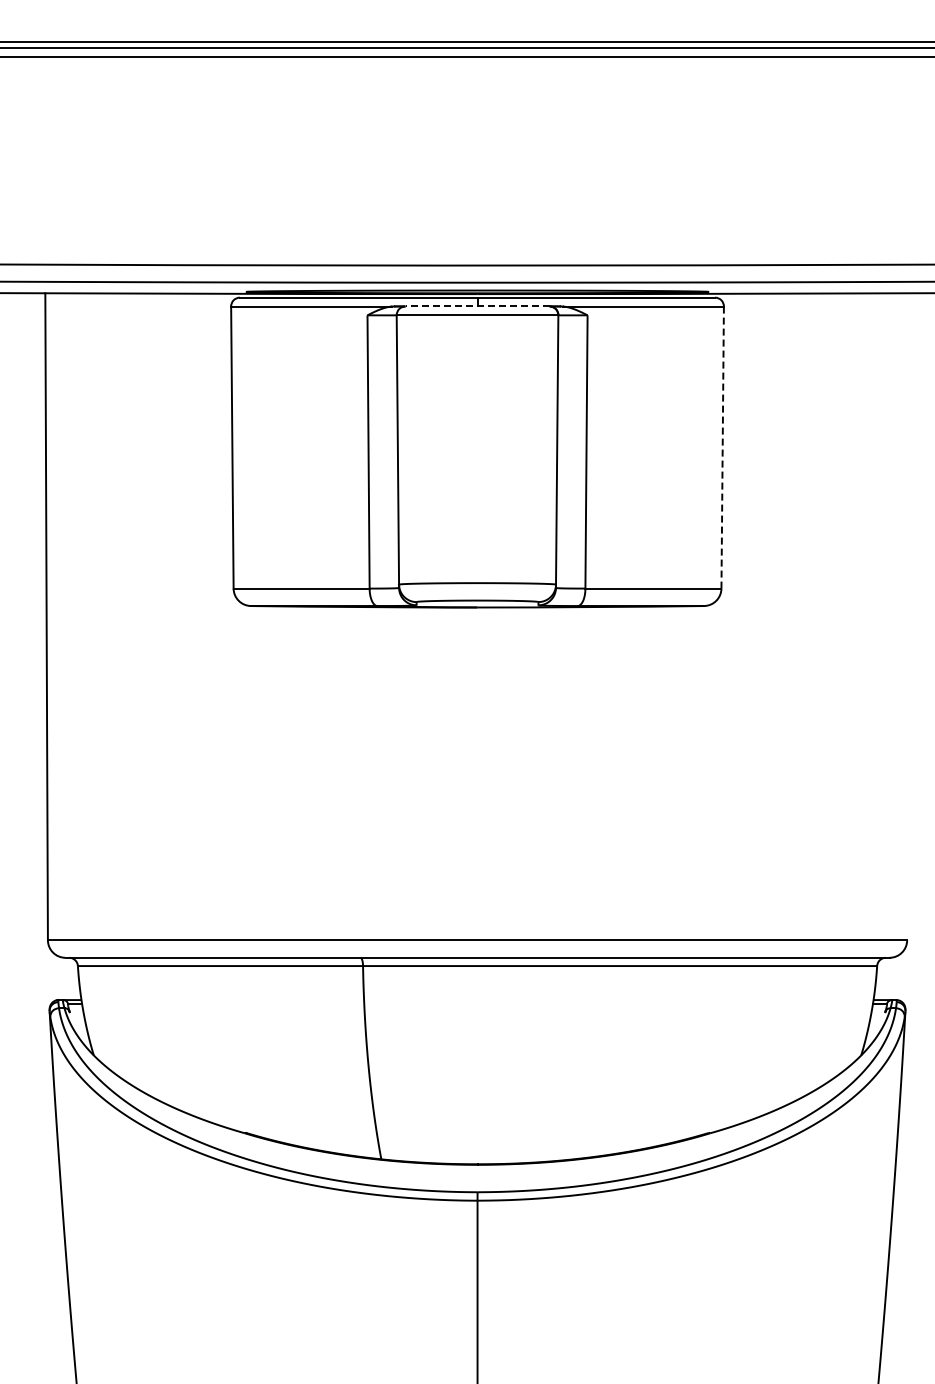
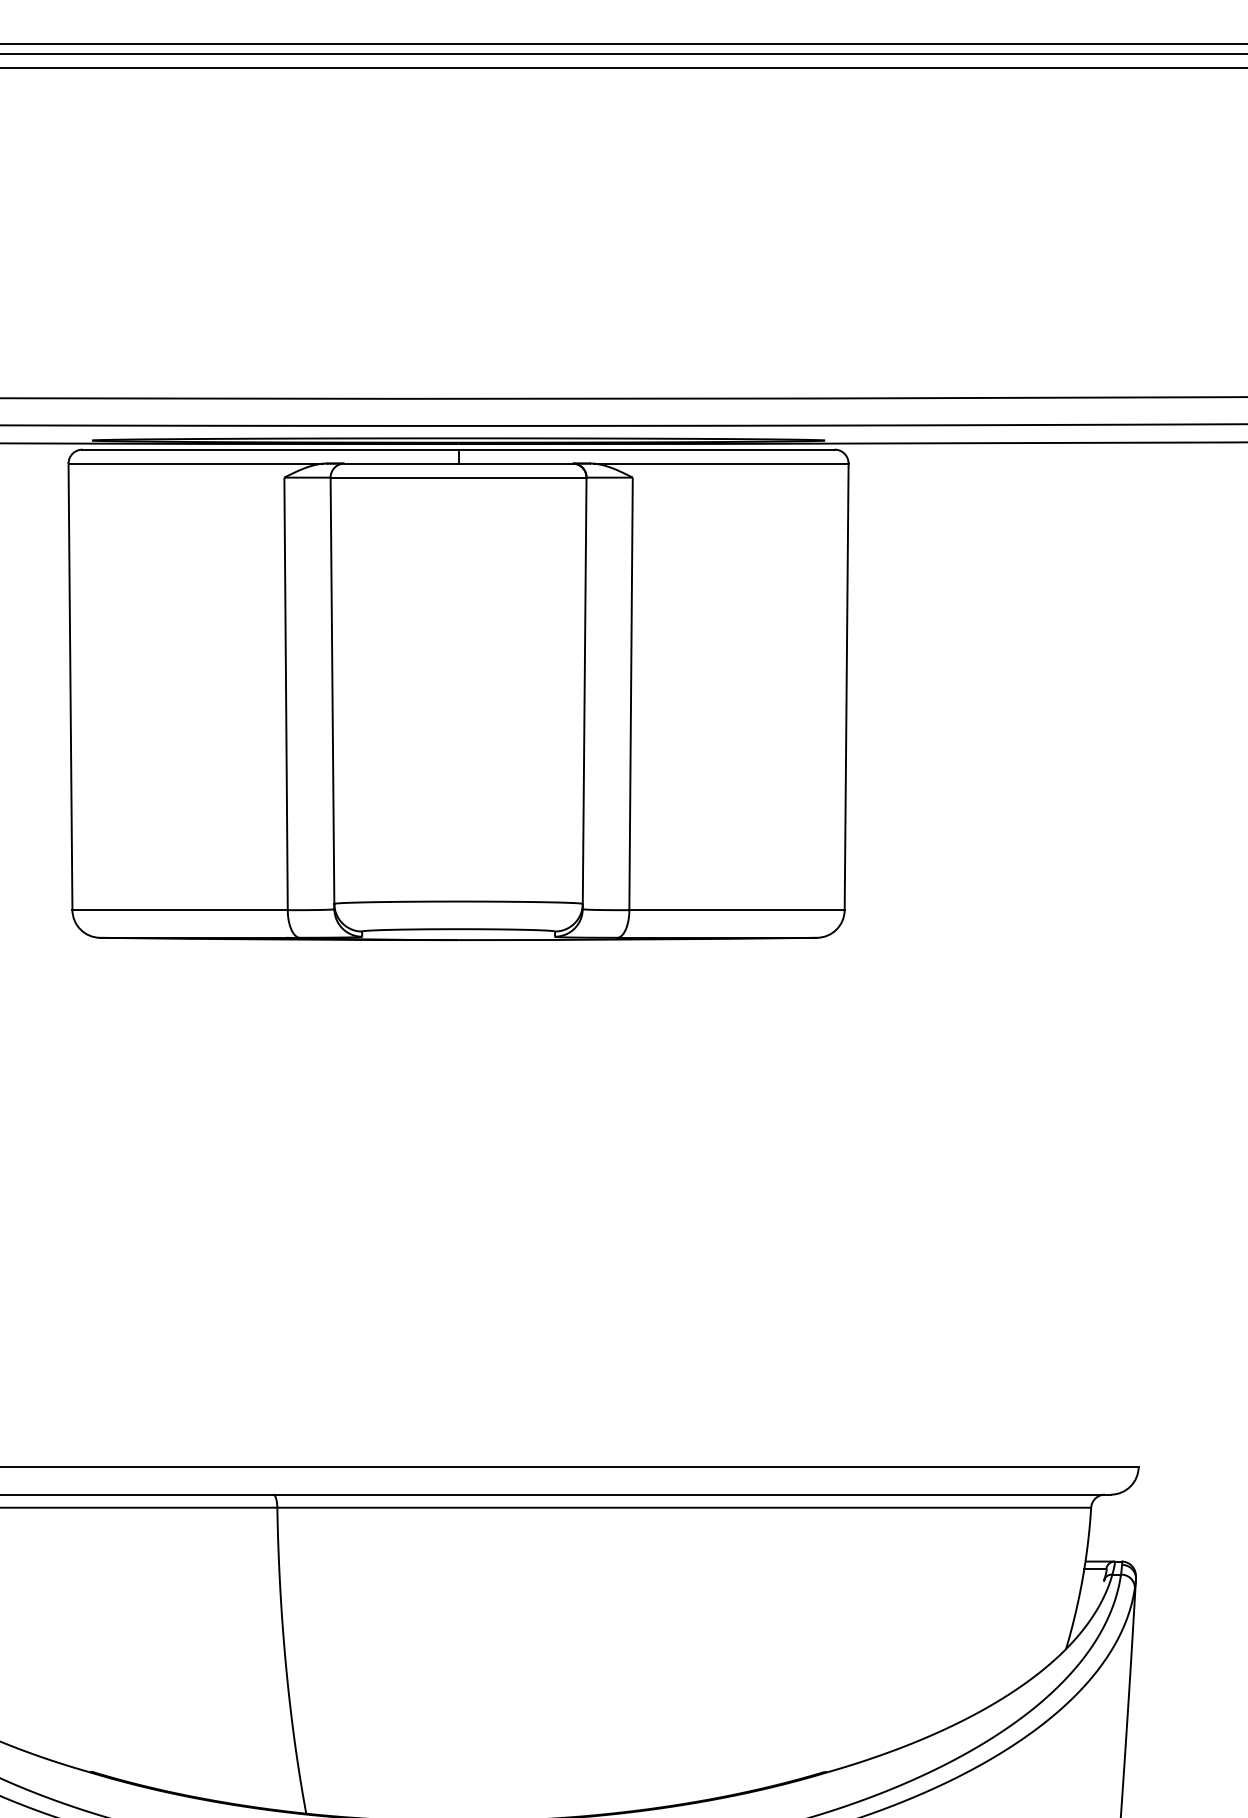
line: (477, 306) -> (458, 463), dashed -> solid
line: (722, 447) -> (846, 686), dashed -> solid

